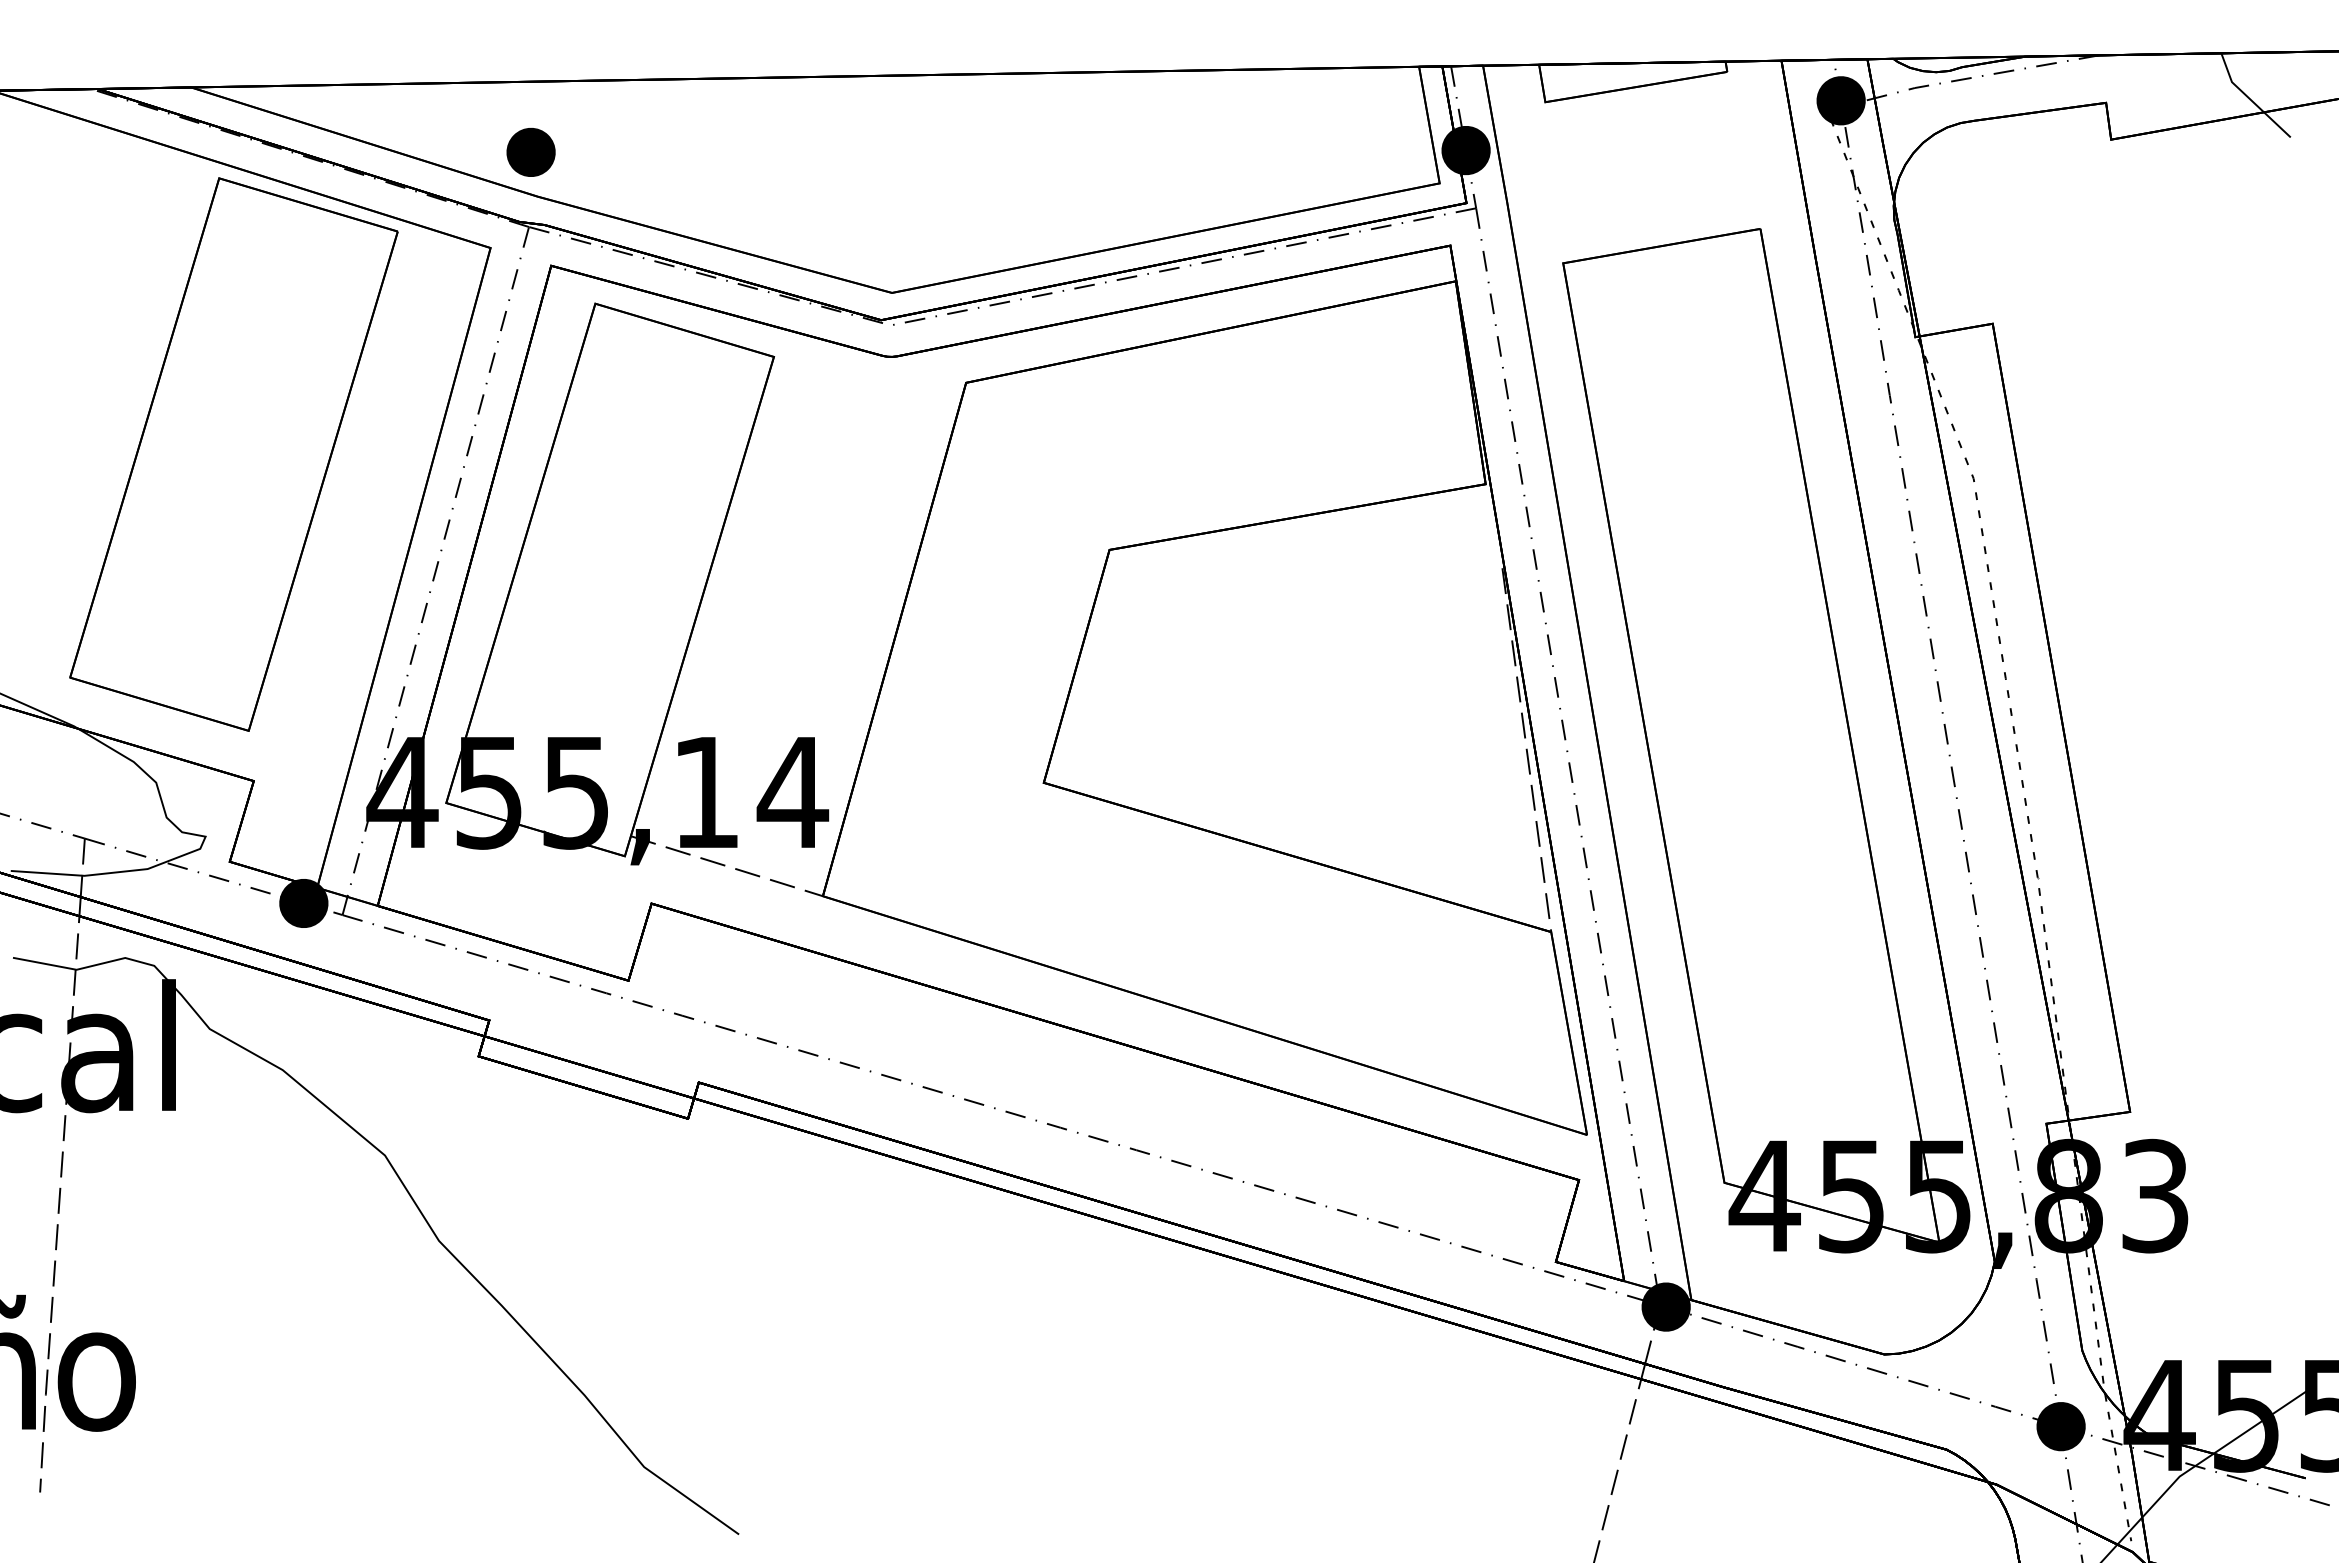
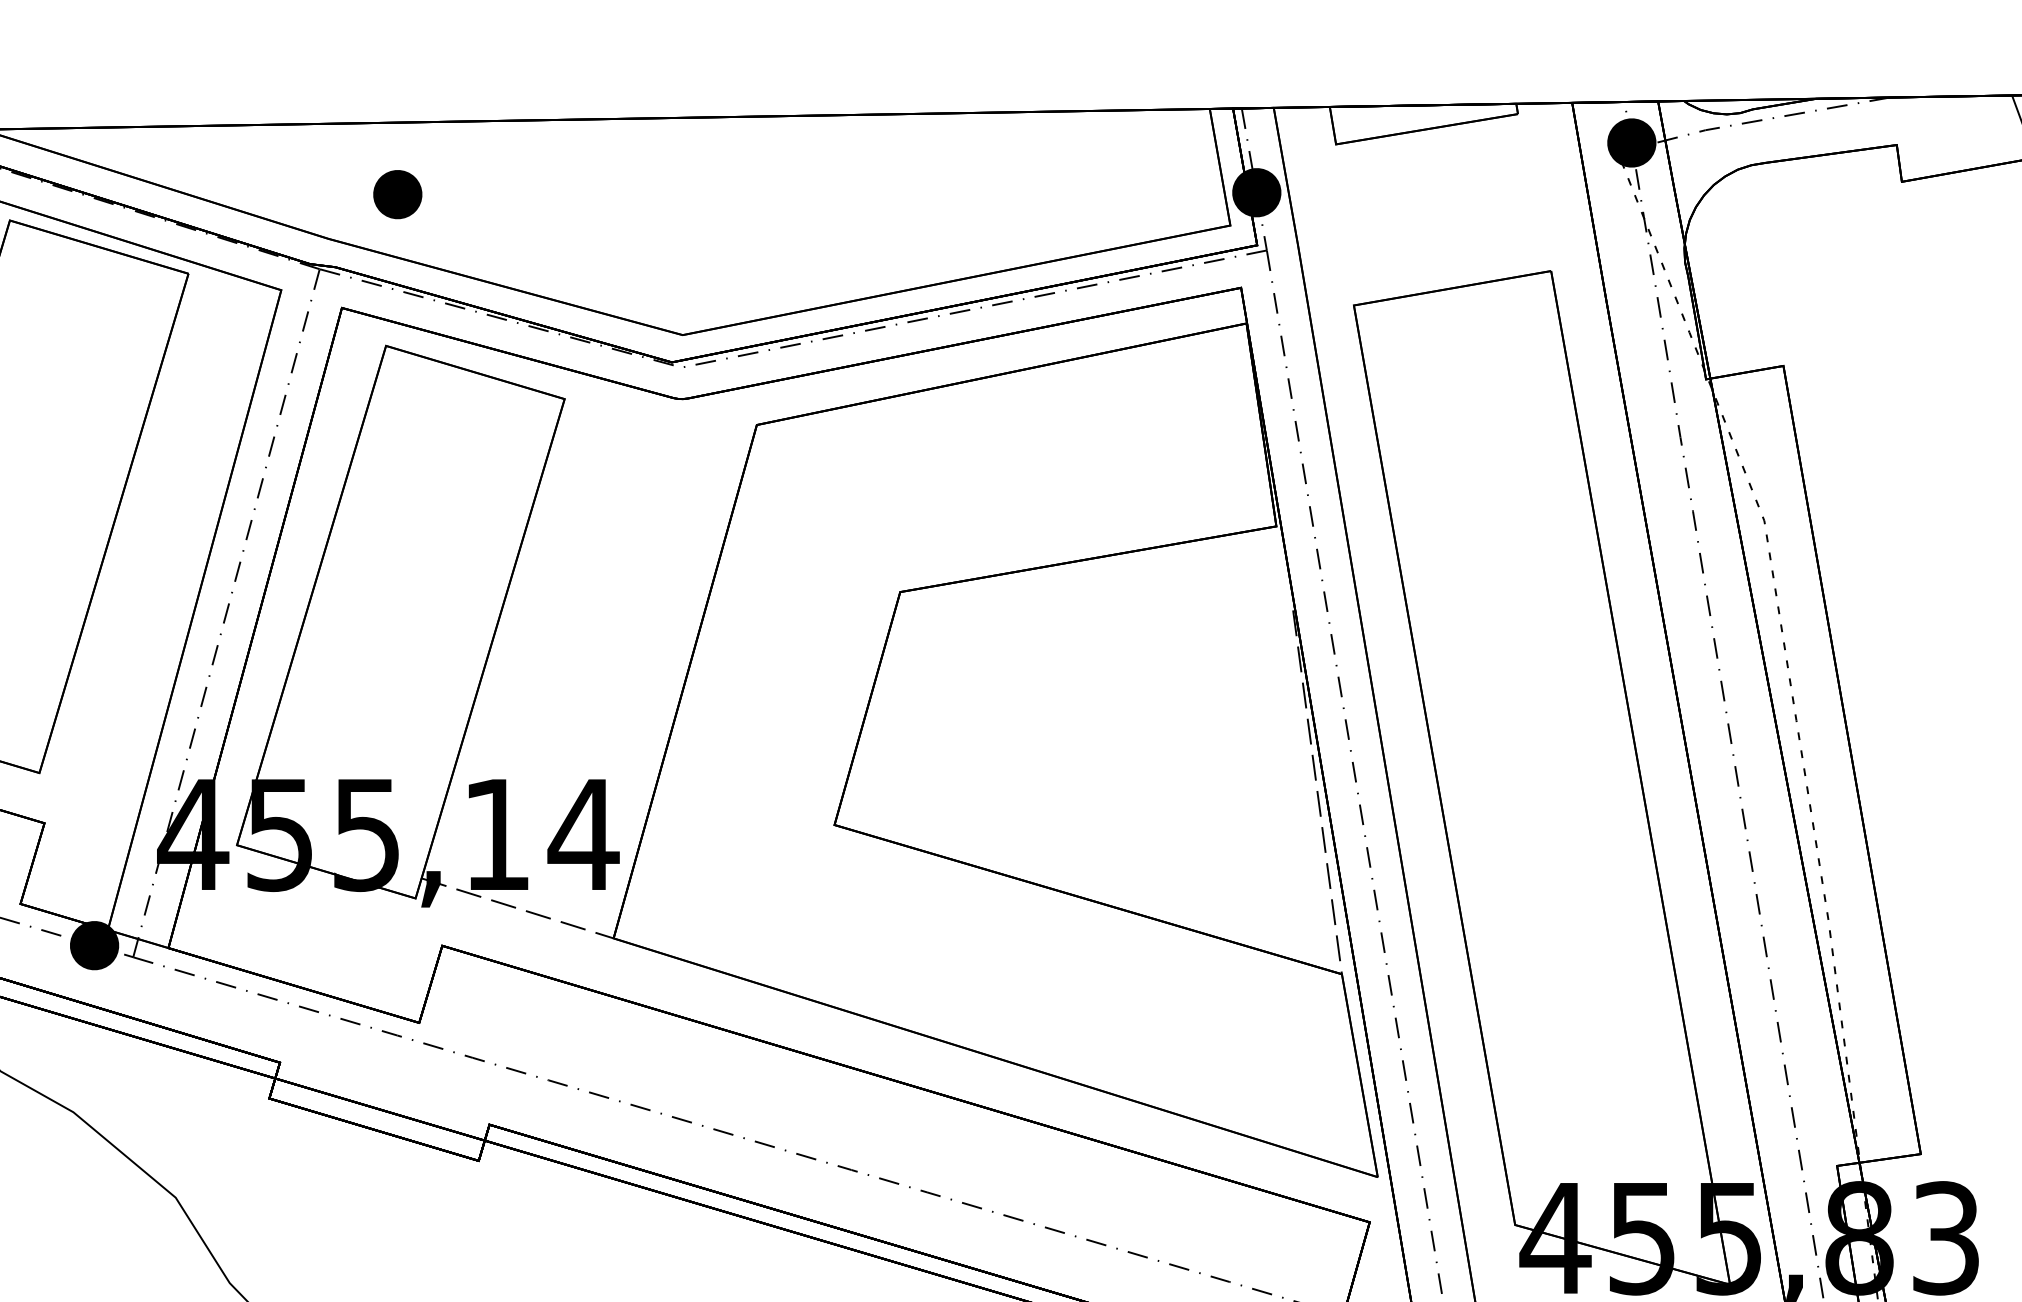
part: (530, 152) -> (397, 194), moved

